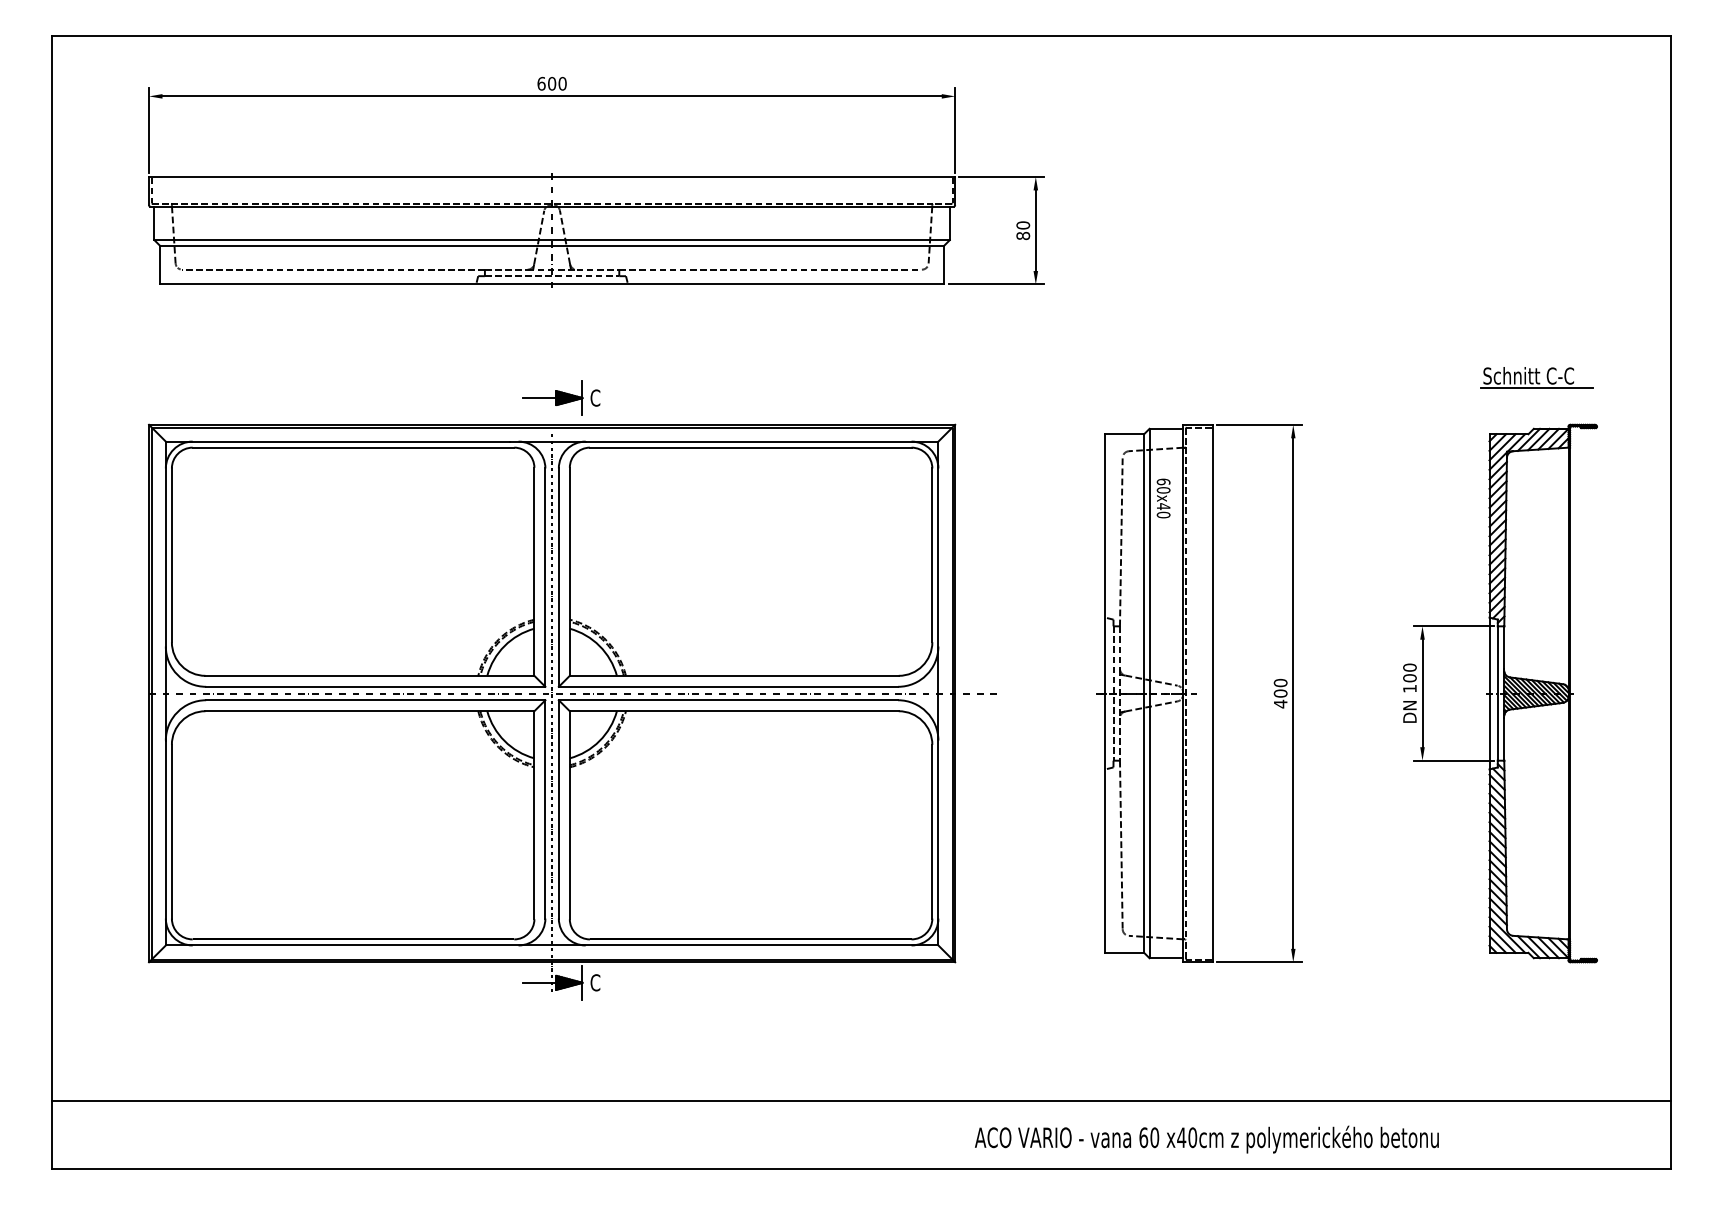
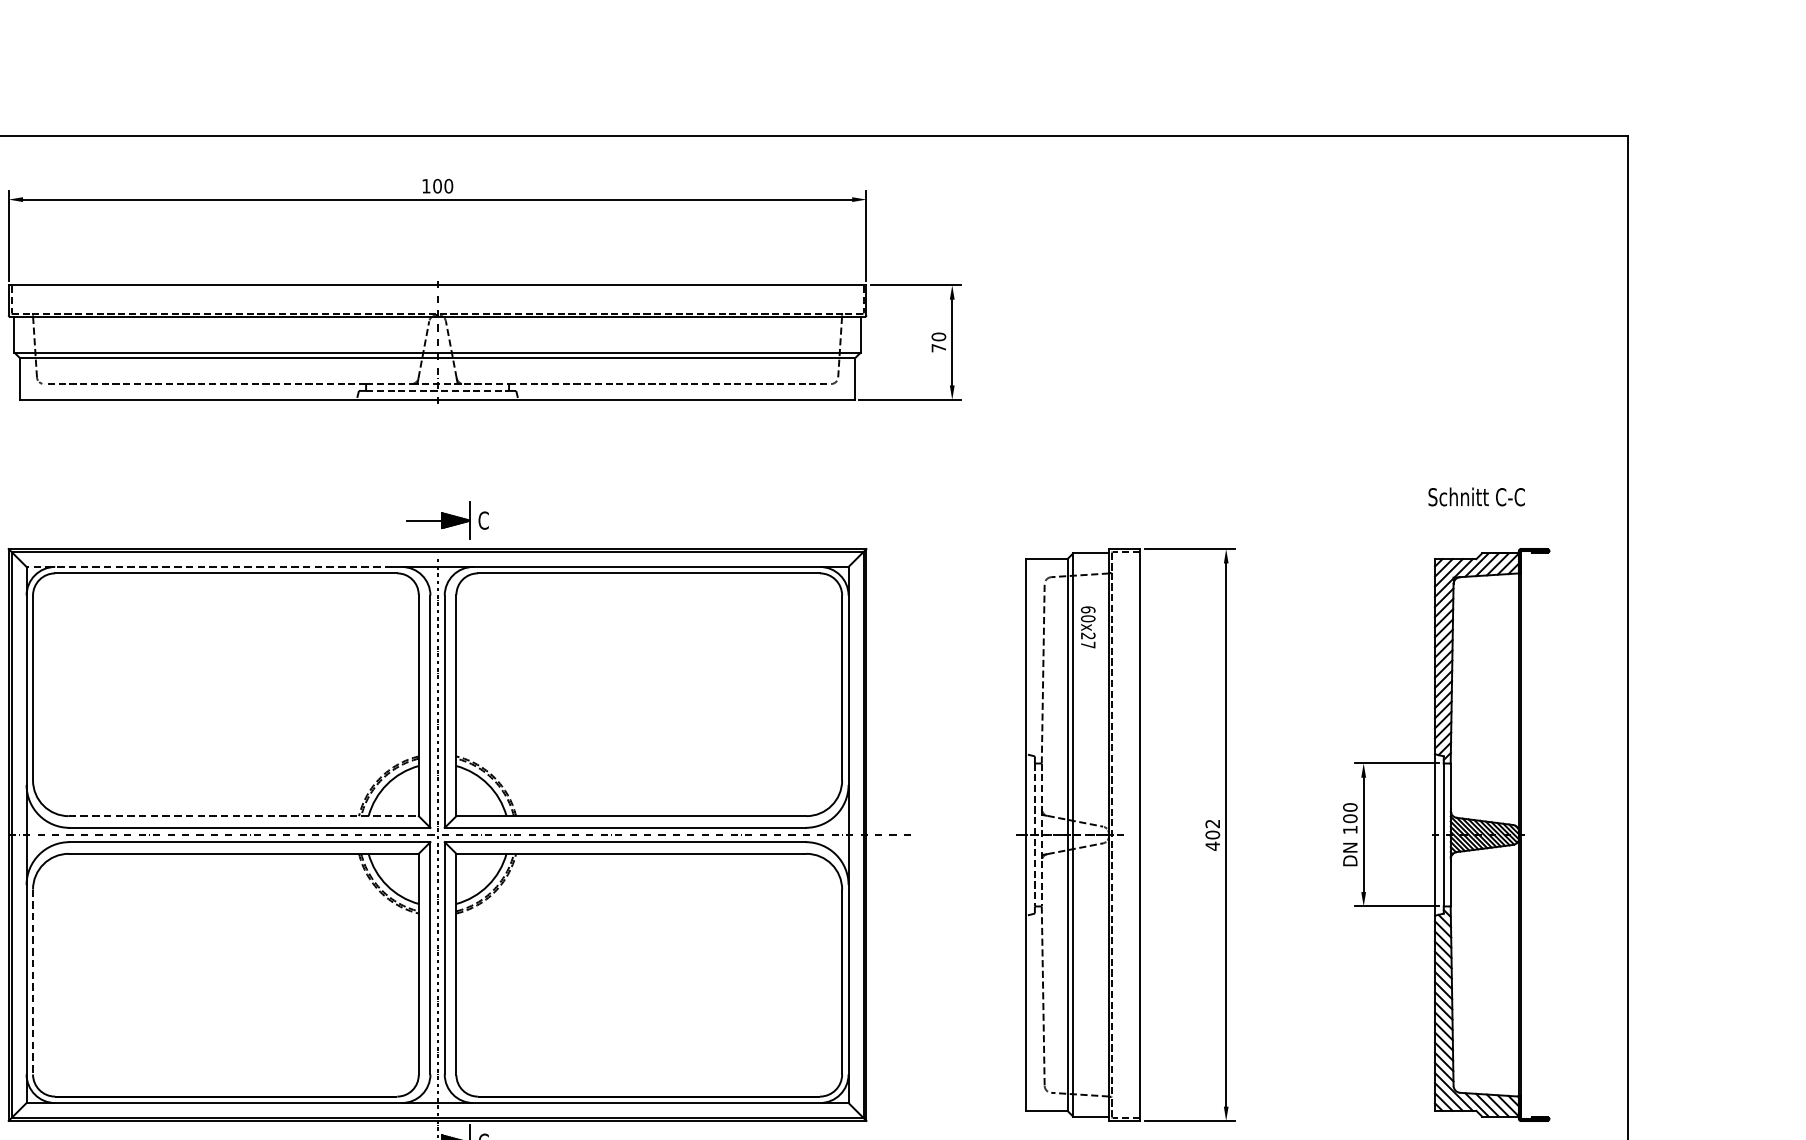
text: (541, 83) -> (426, 185), 600 -> 100
text: (1023, 235) -> (939, 347), 80 -> 70
line: (1536, 388) -> (1484, 510), removed
line: (337, 441) -> (209, 566), solid -> dashed
text: (1163, 510) -> (1088, 640), 60x40 -> 60x27
line: (370, 675) -> (244, 815), solid -> dashed
text: (1280, 682) -> (1212, 823), 400 -> 402
line: (171, 831) -> (32, 981), solid -> dashed

